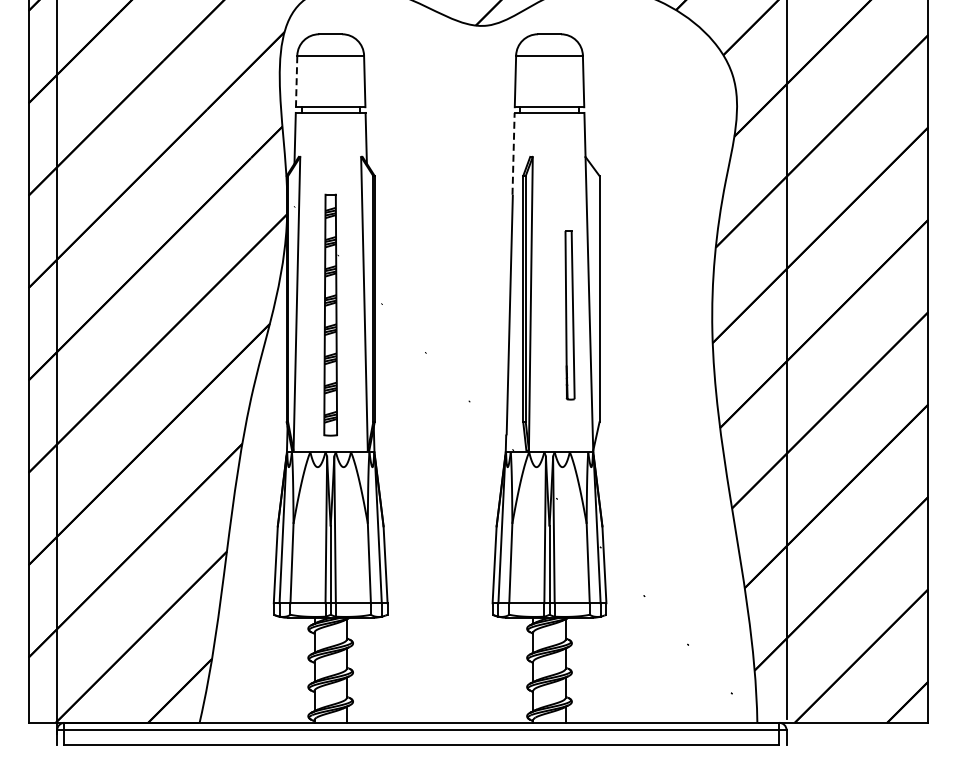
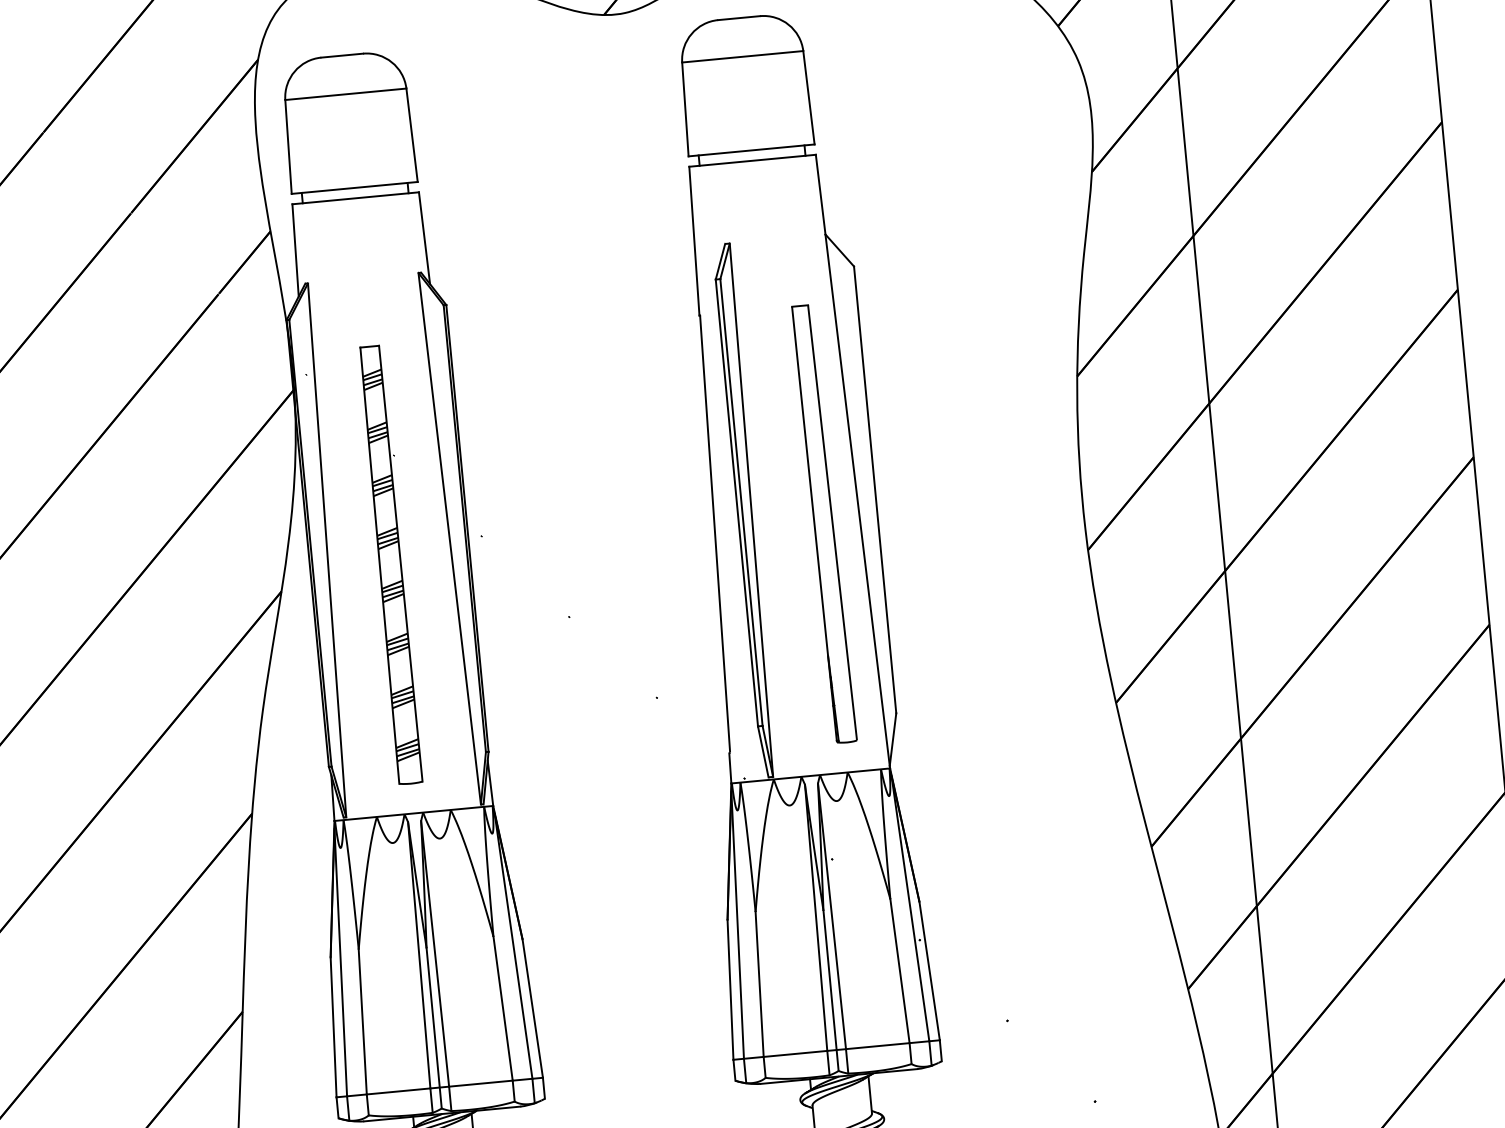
line: (296, 81) -> (288, 147), dashed -> solid
line: (513, 153) -> (694, 240), dashed -> solid
part: (569, 315) -> (823, 524), size x1.43

